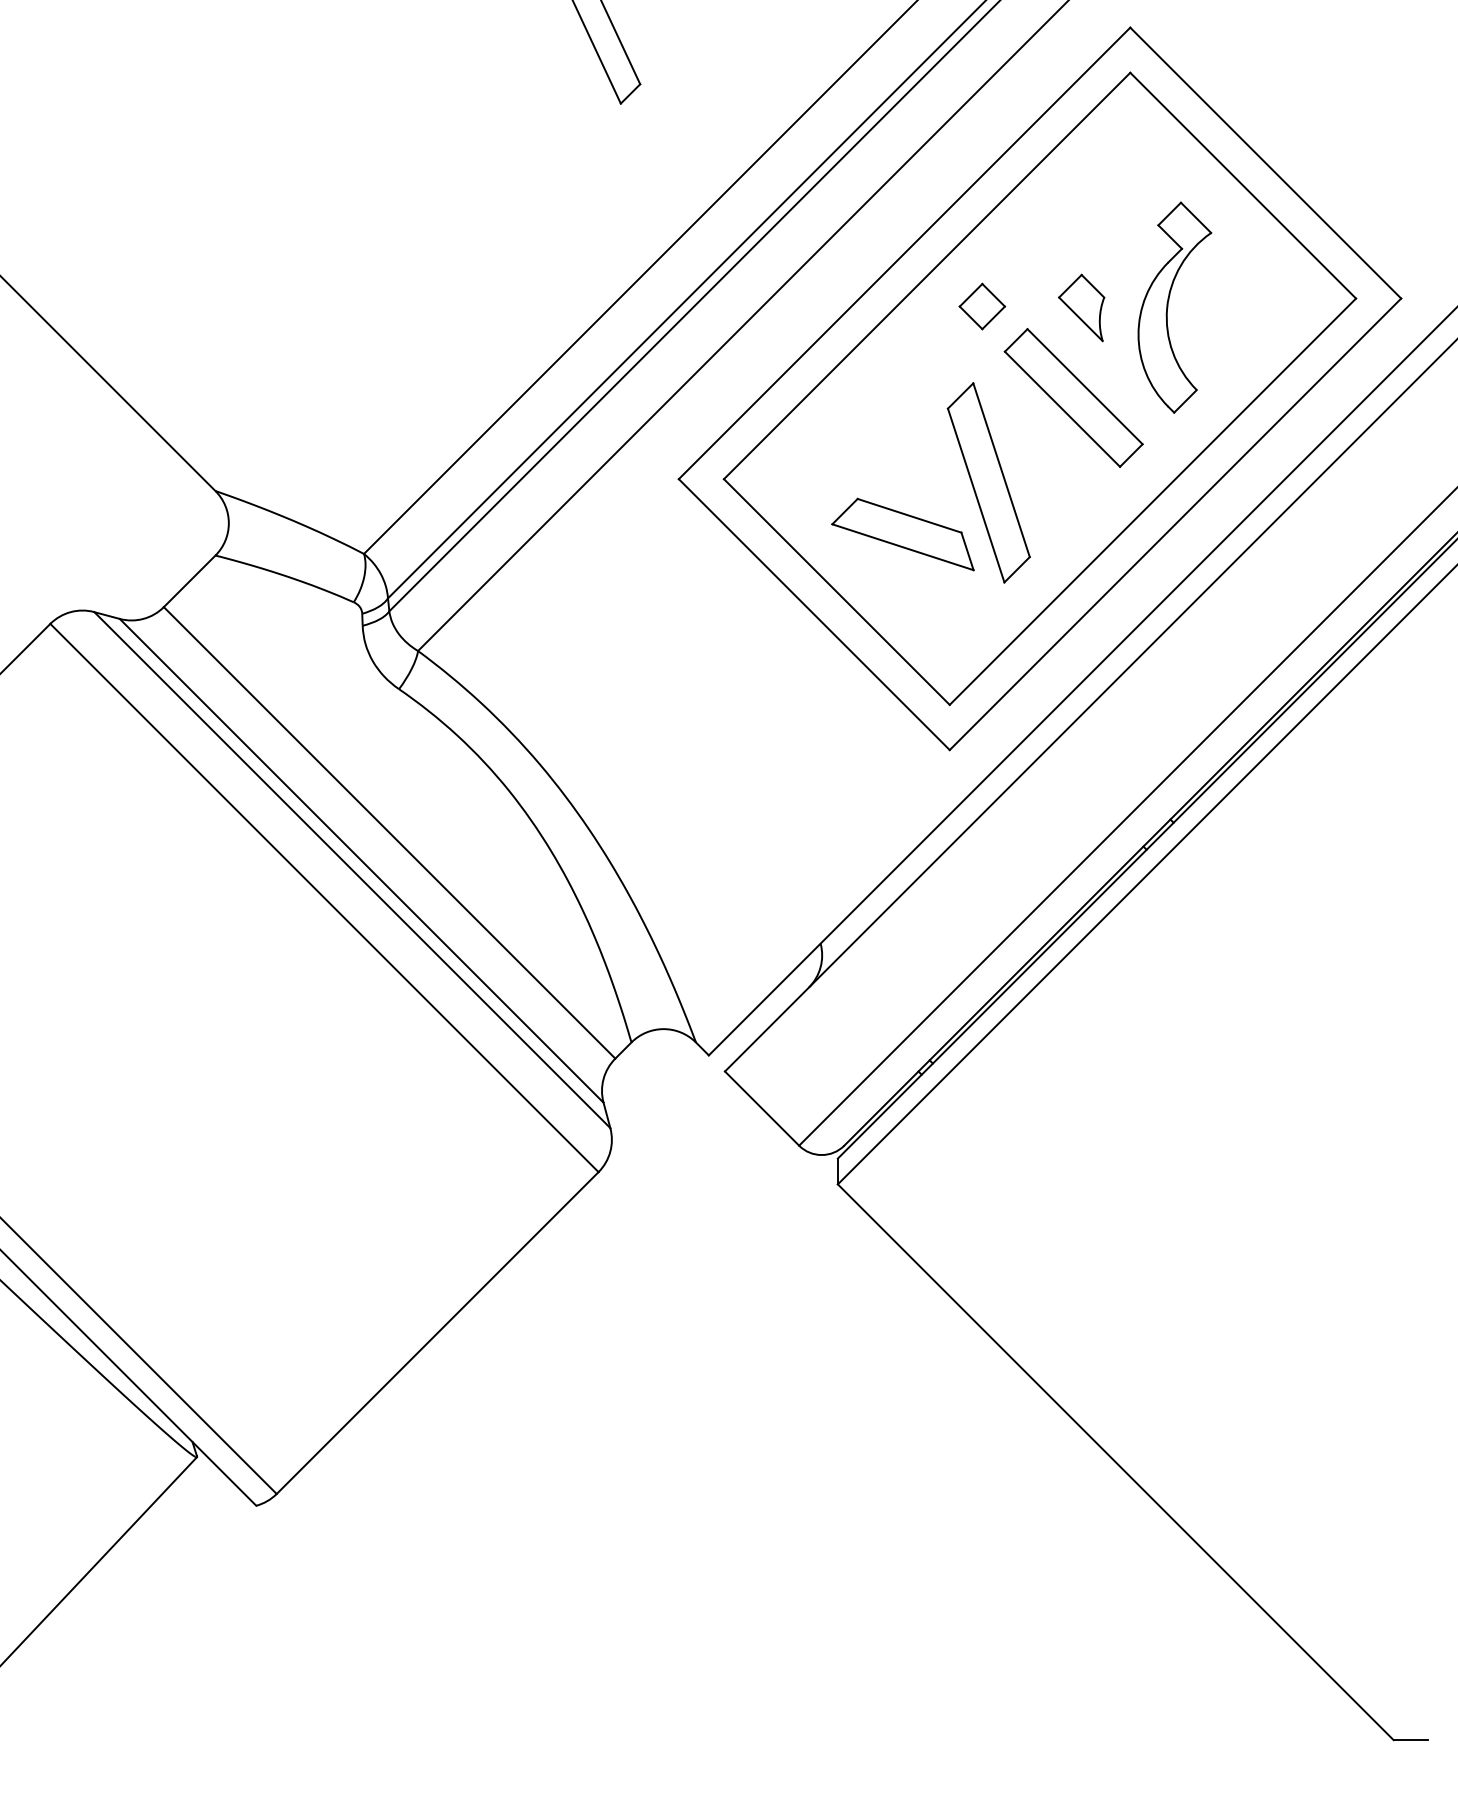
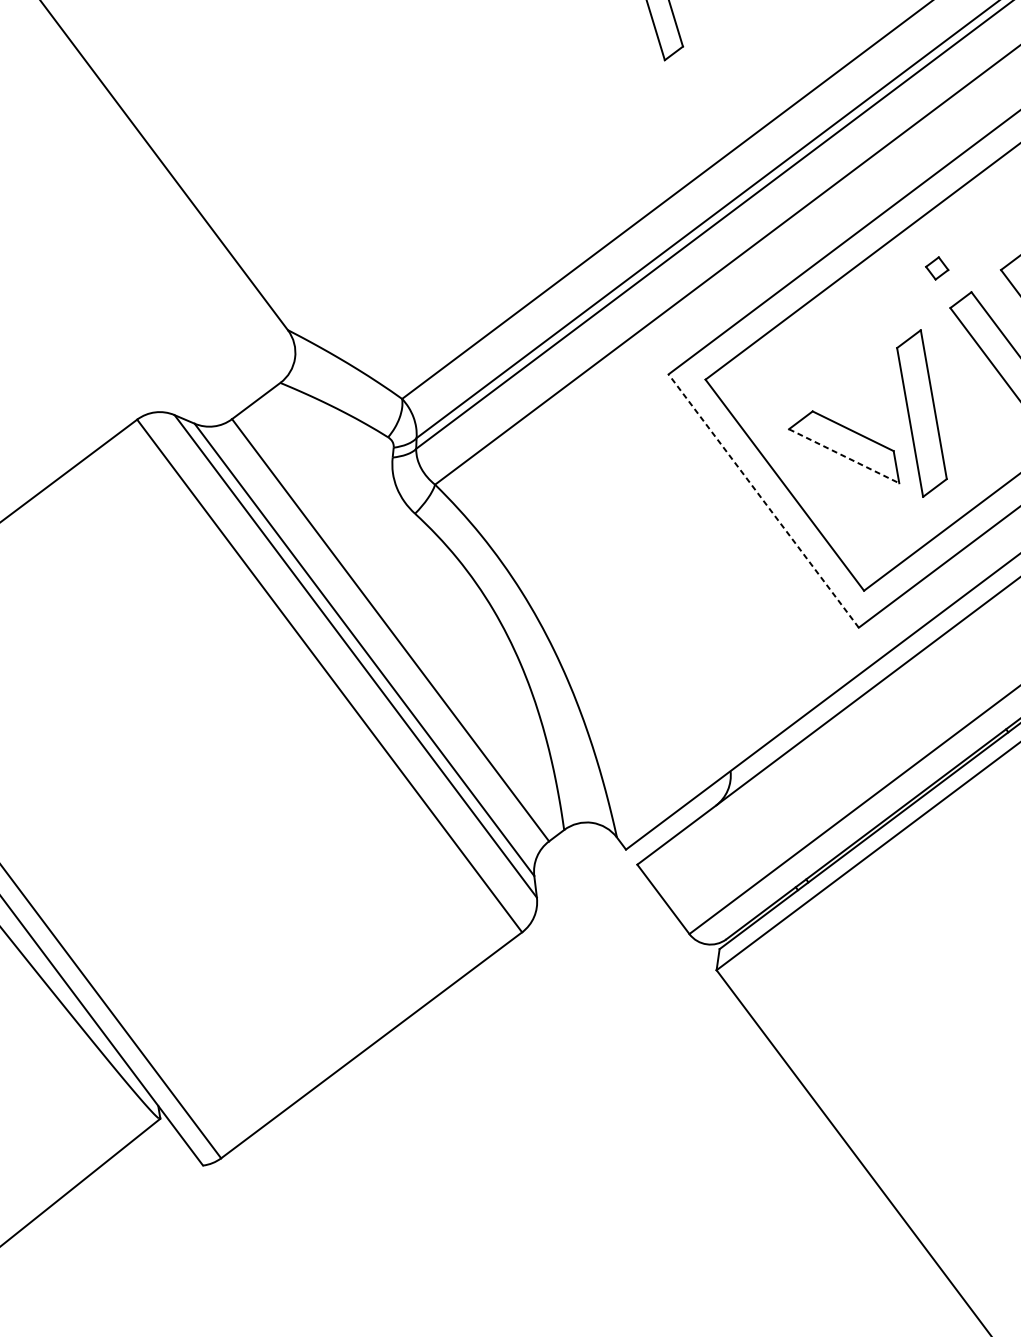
part: (982, 306) -> (937, 268), size x0.6
line: (903, 547) -> (844, 456), solid -> dashed
line: (814, 614) -> (763, 500), solid -> dashed

